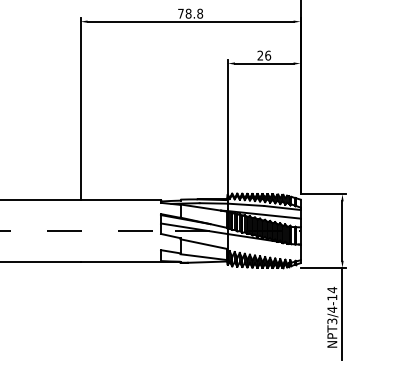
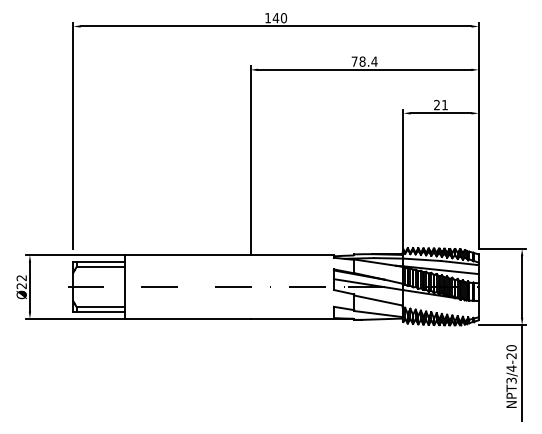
text: (200, 13) -> (374, 61), 78.8 -> 78.4
text: (268, 56) -> (445, 105), 26 -> 21
text: (332, 293) -> (511, 351), NPT3/4-14 -> NPT3/4-20

